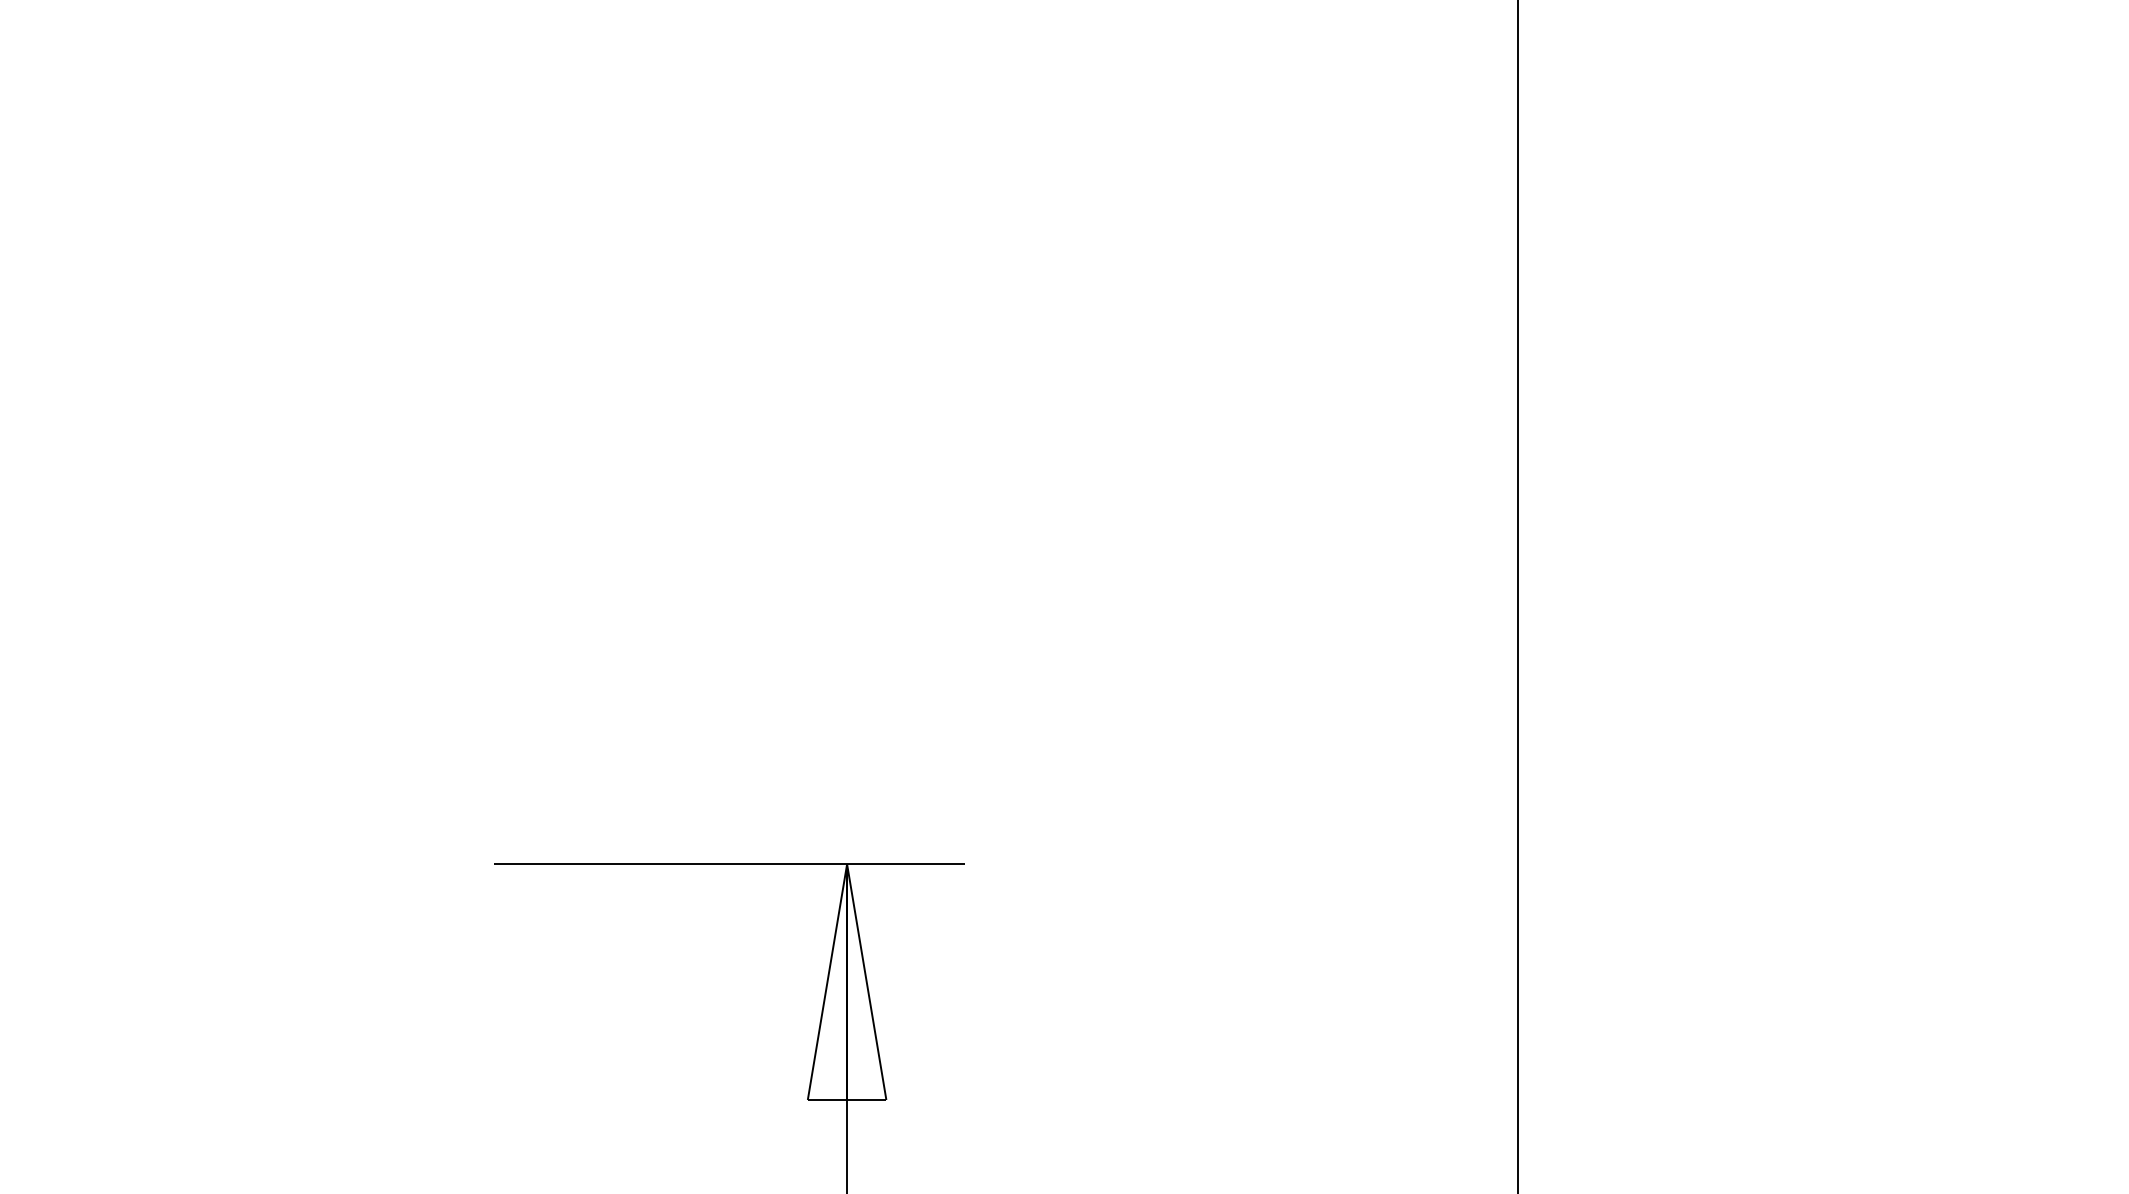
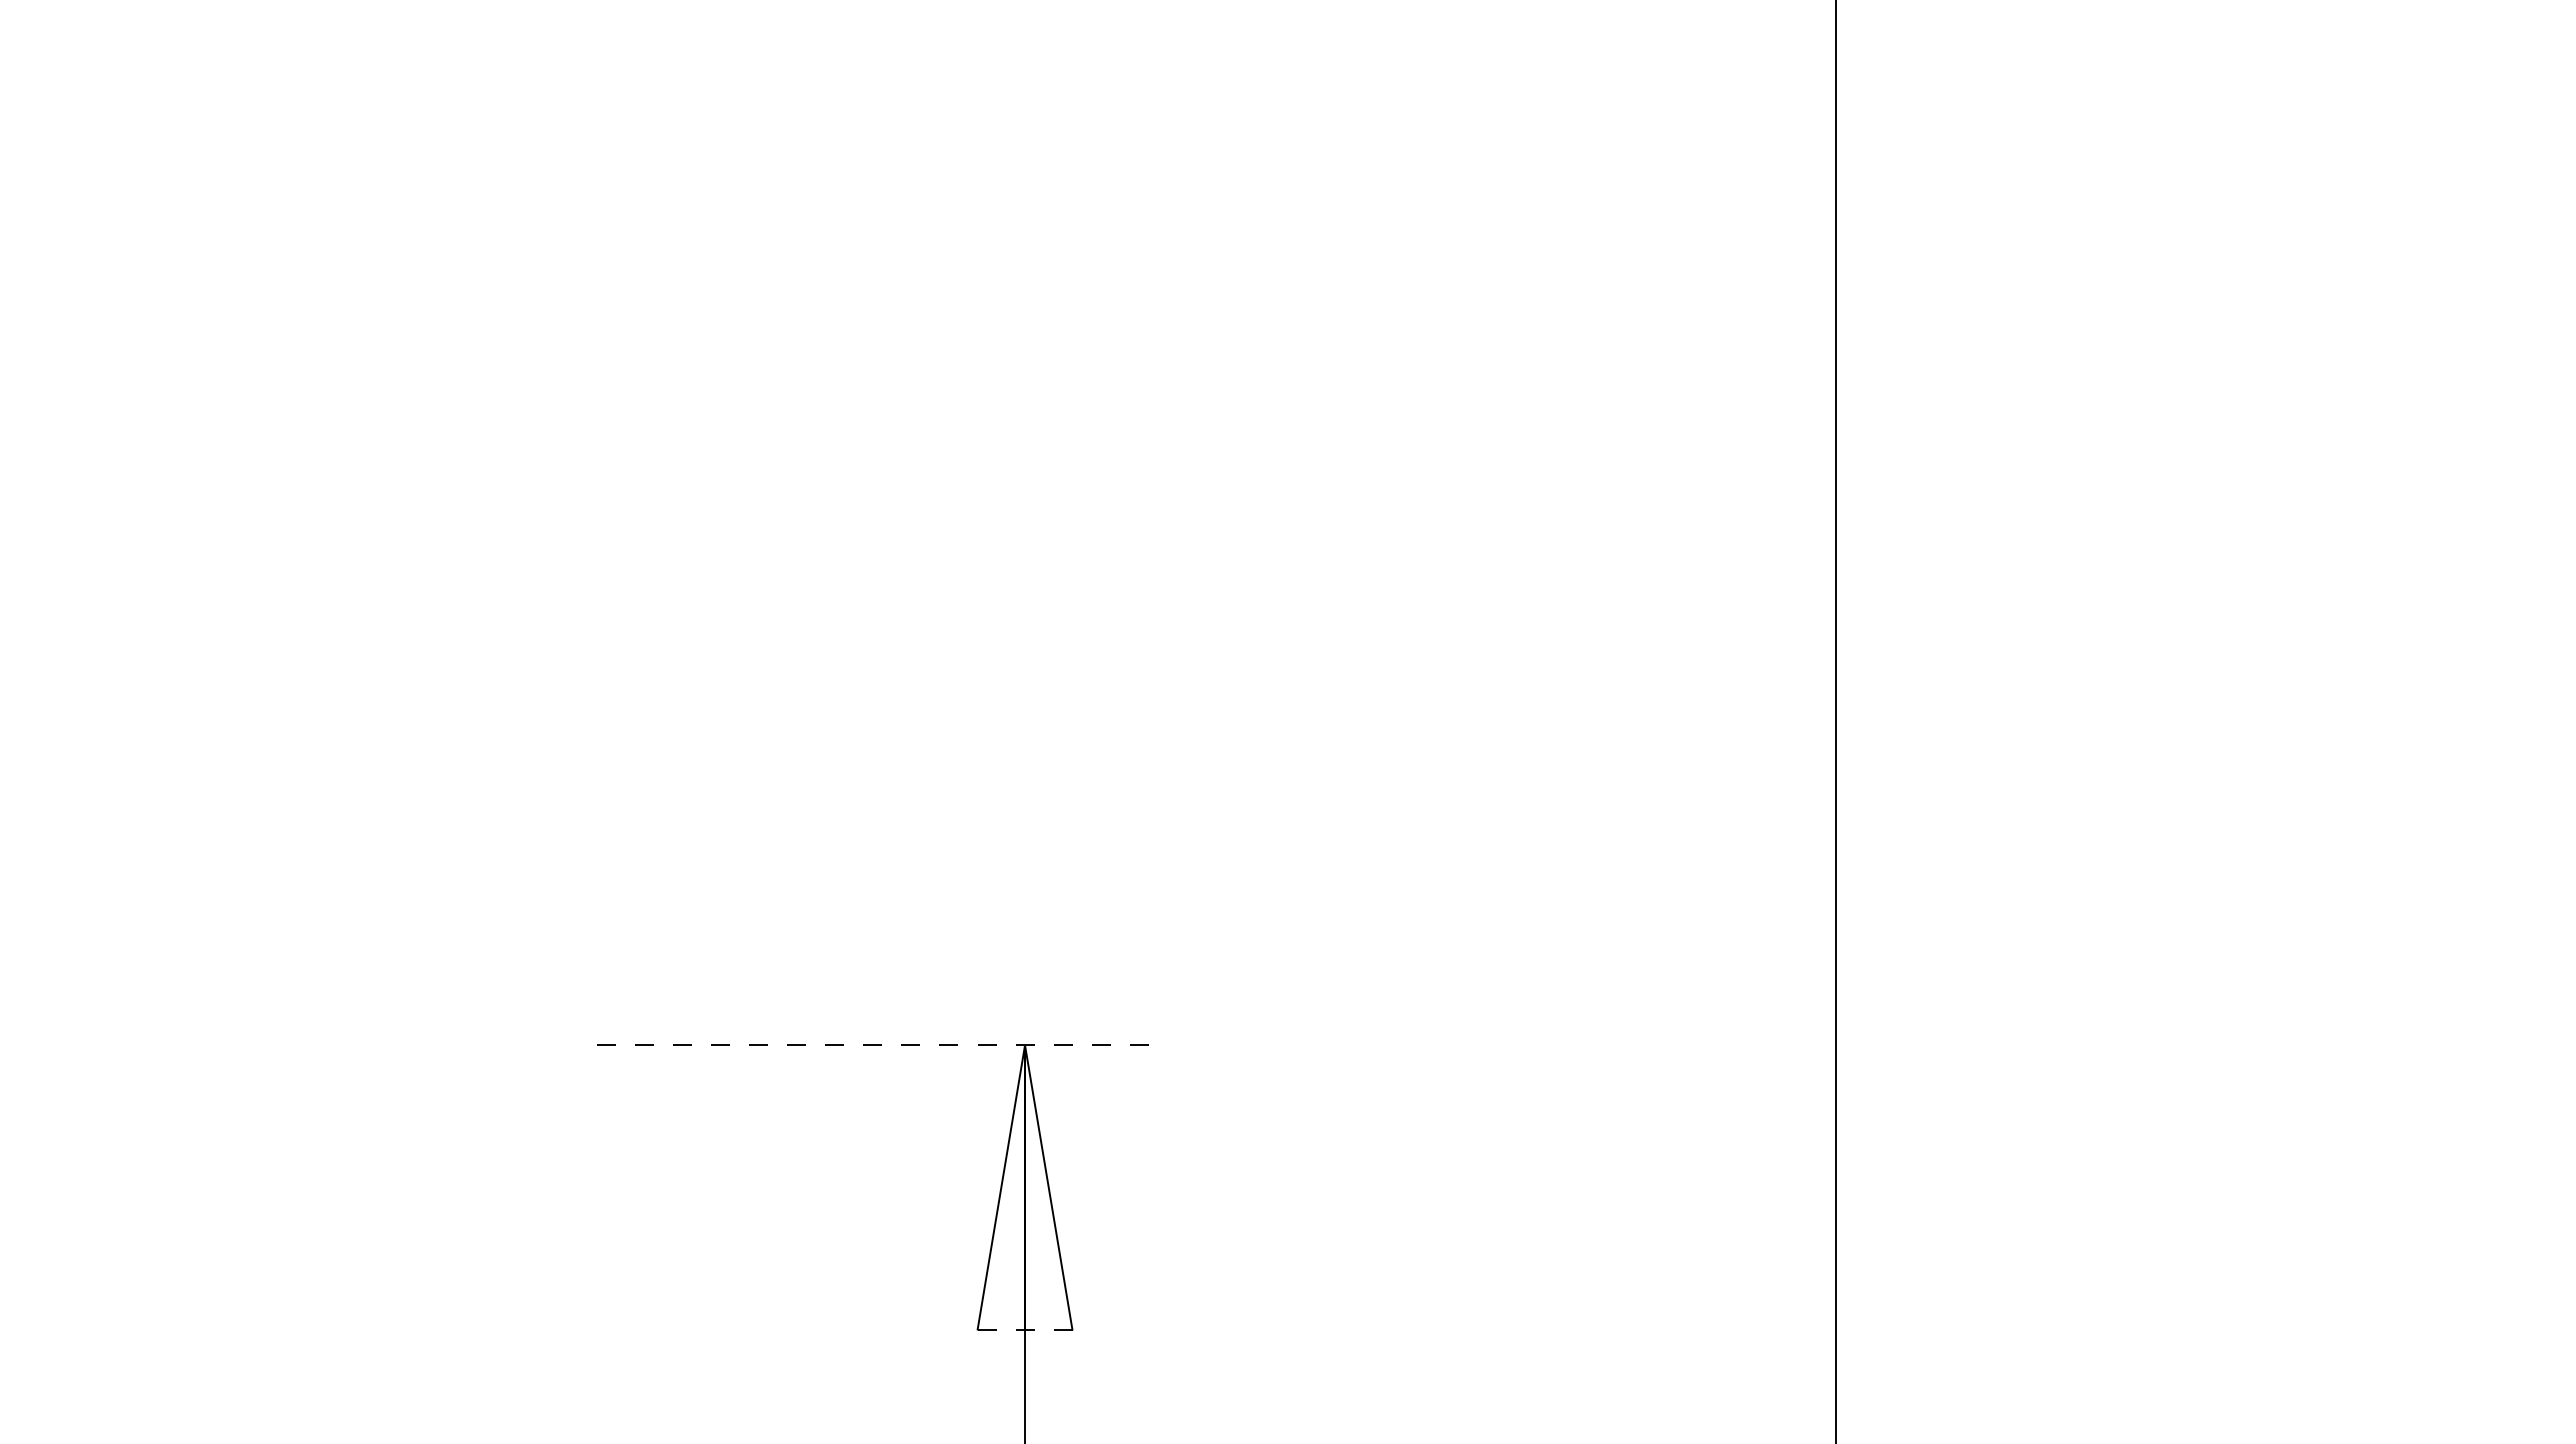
line: (729, 864) -> (882, 1045), solid -> dashed
line: (847, 1100) -> (1025, 1330), solid -> dashed

